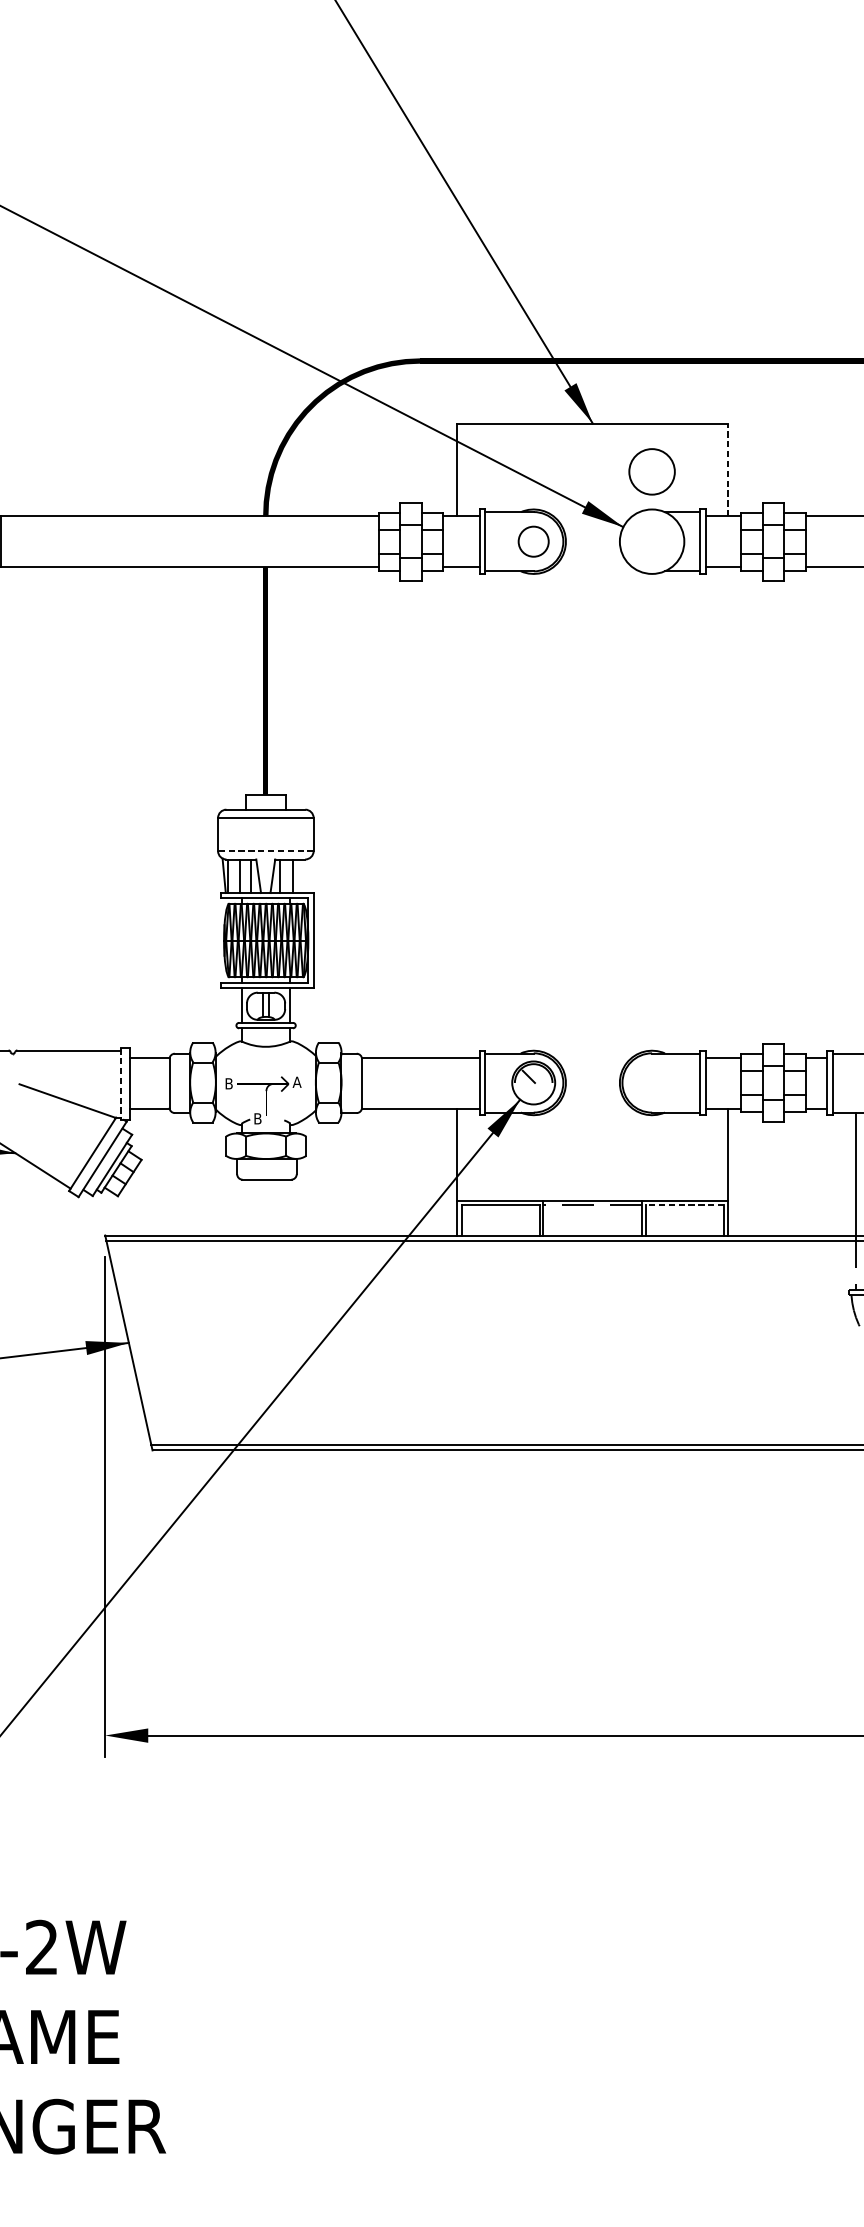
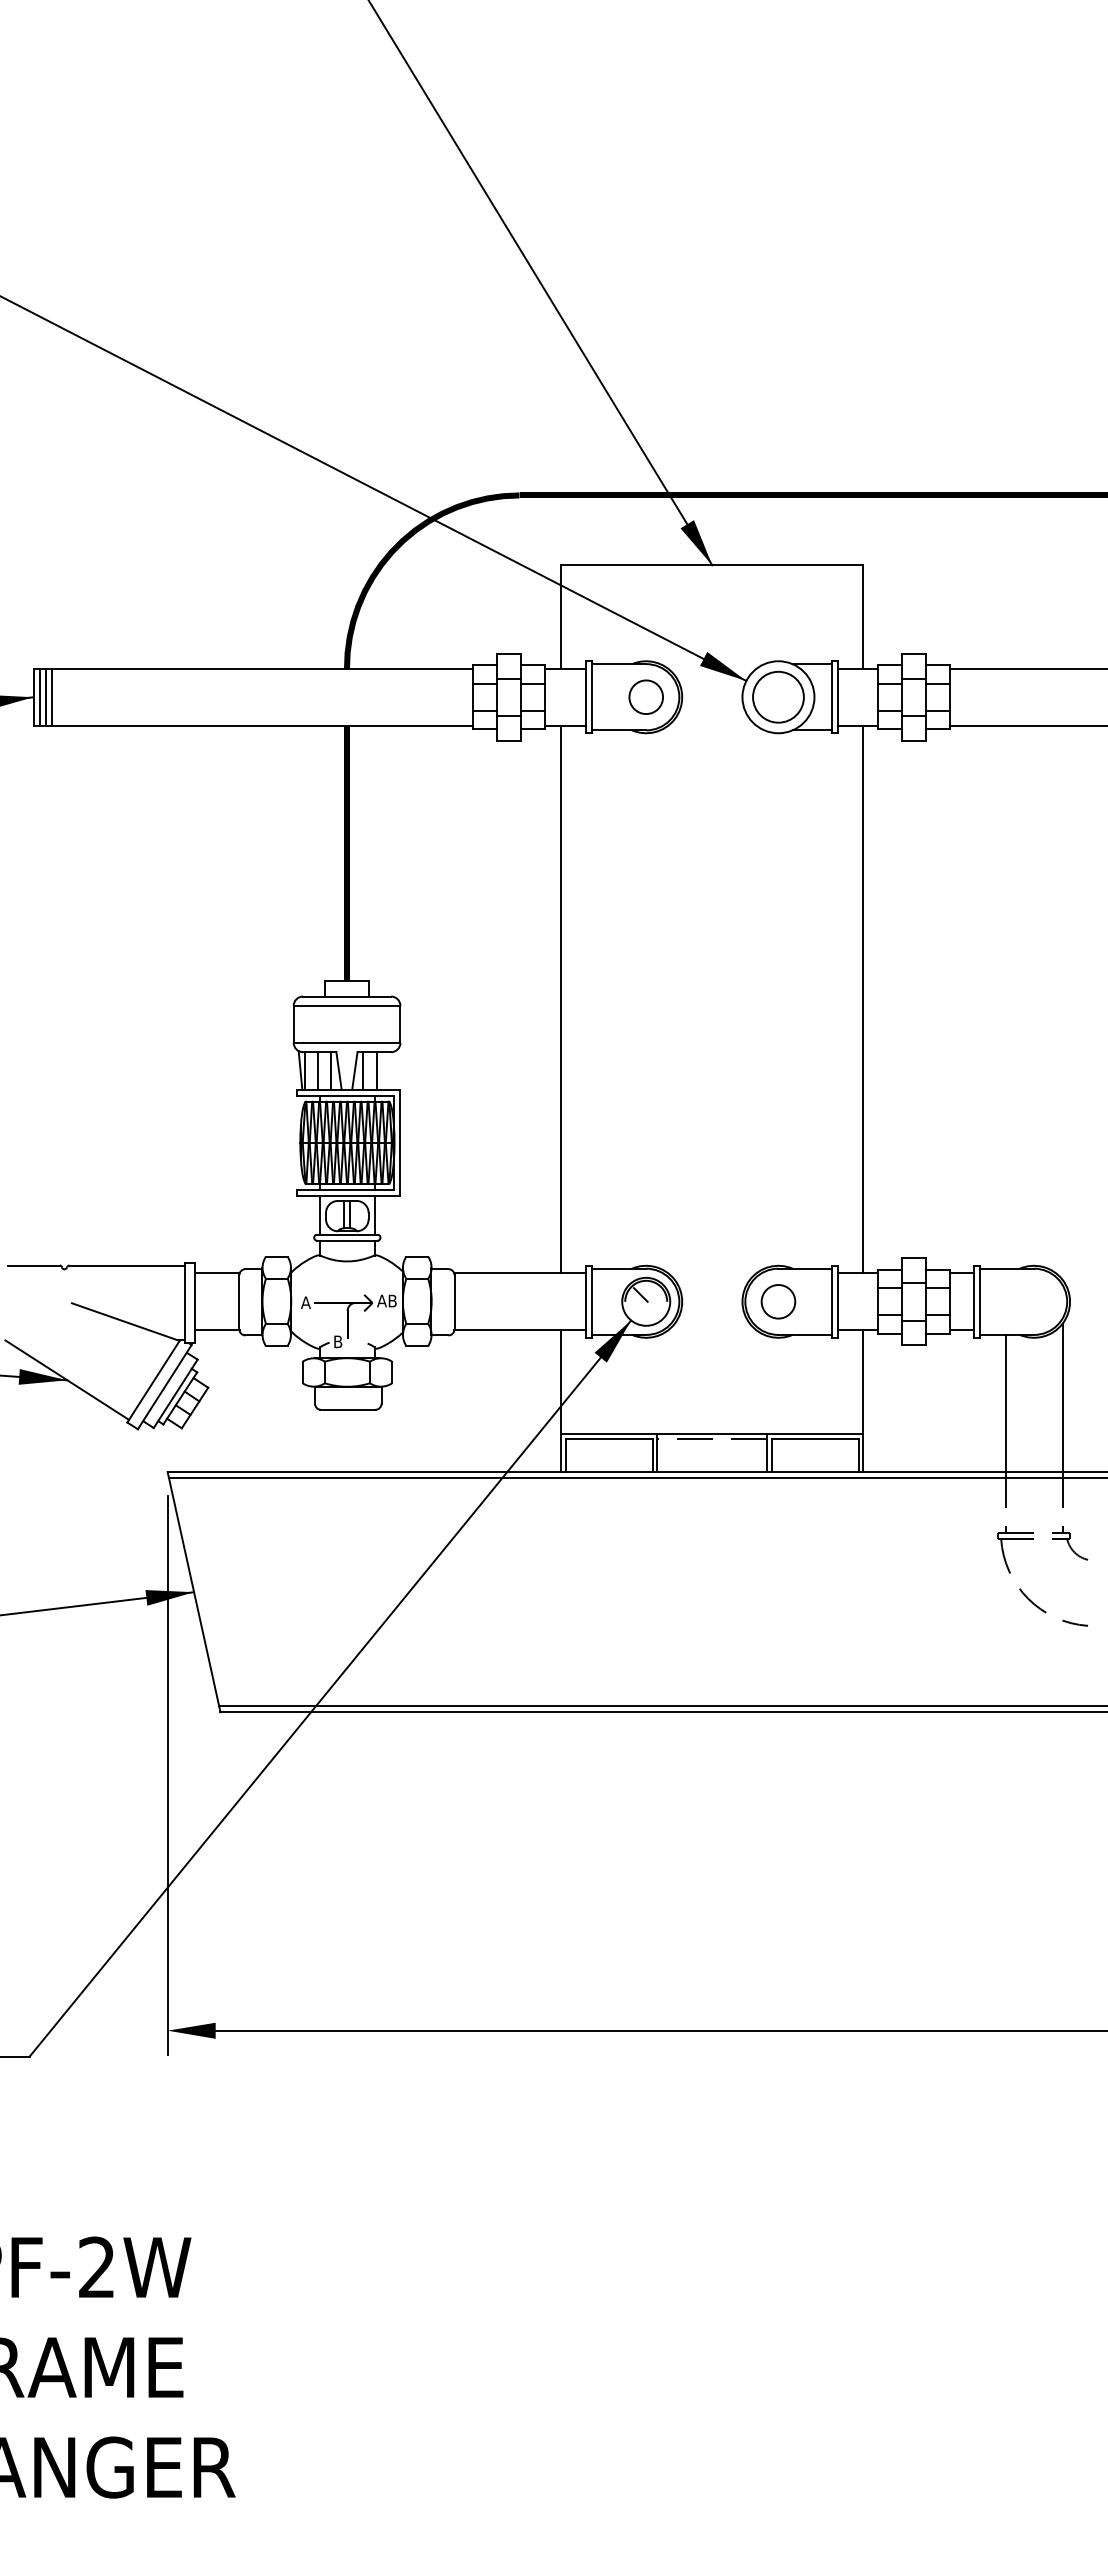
line: (728, 470) -> (863, 617), dashed -> solid
circle: (652, 471) -> (778, 696), moved
line: (457, 812) -> (561, 999), added
line: (728, 812) -> (863, 999), added
line: (265, 850) -> (346, 1042), dashed -> solid
text: (306, 1081) -> (392, 1300), A -> AB
circle: (652, 1082) -> (778, 1301), added
text: (228, 1083) -> (305, 1302), B -> A
line: (121, 1084) -> (185, 1303), dashed -> solid
line: (685, 1205) -> (815, 1438), dashed -> solid

